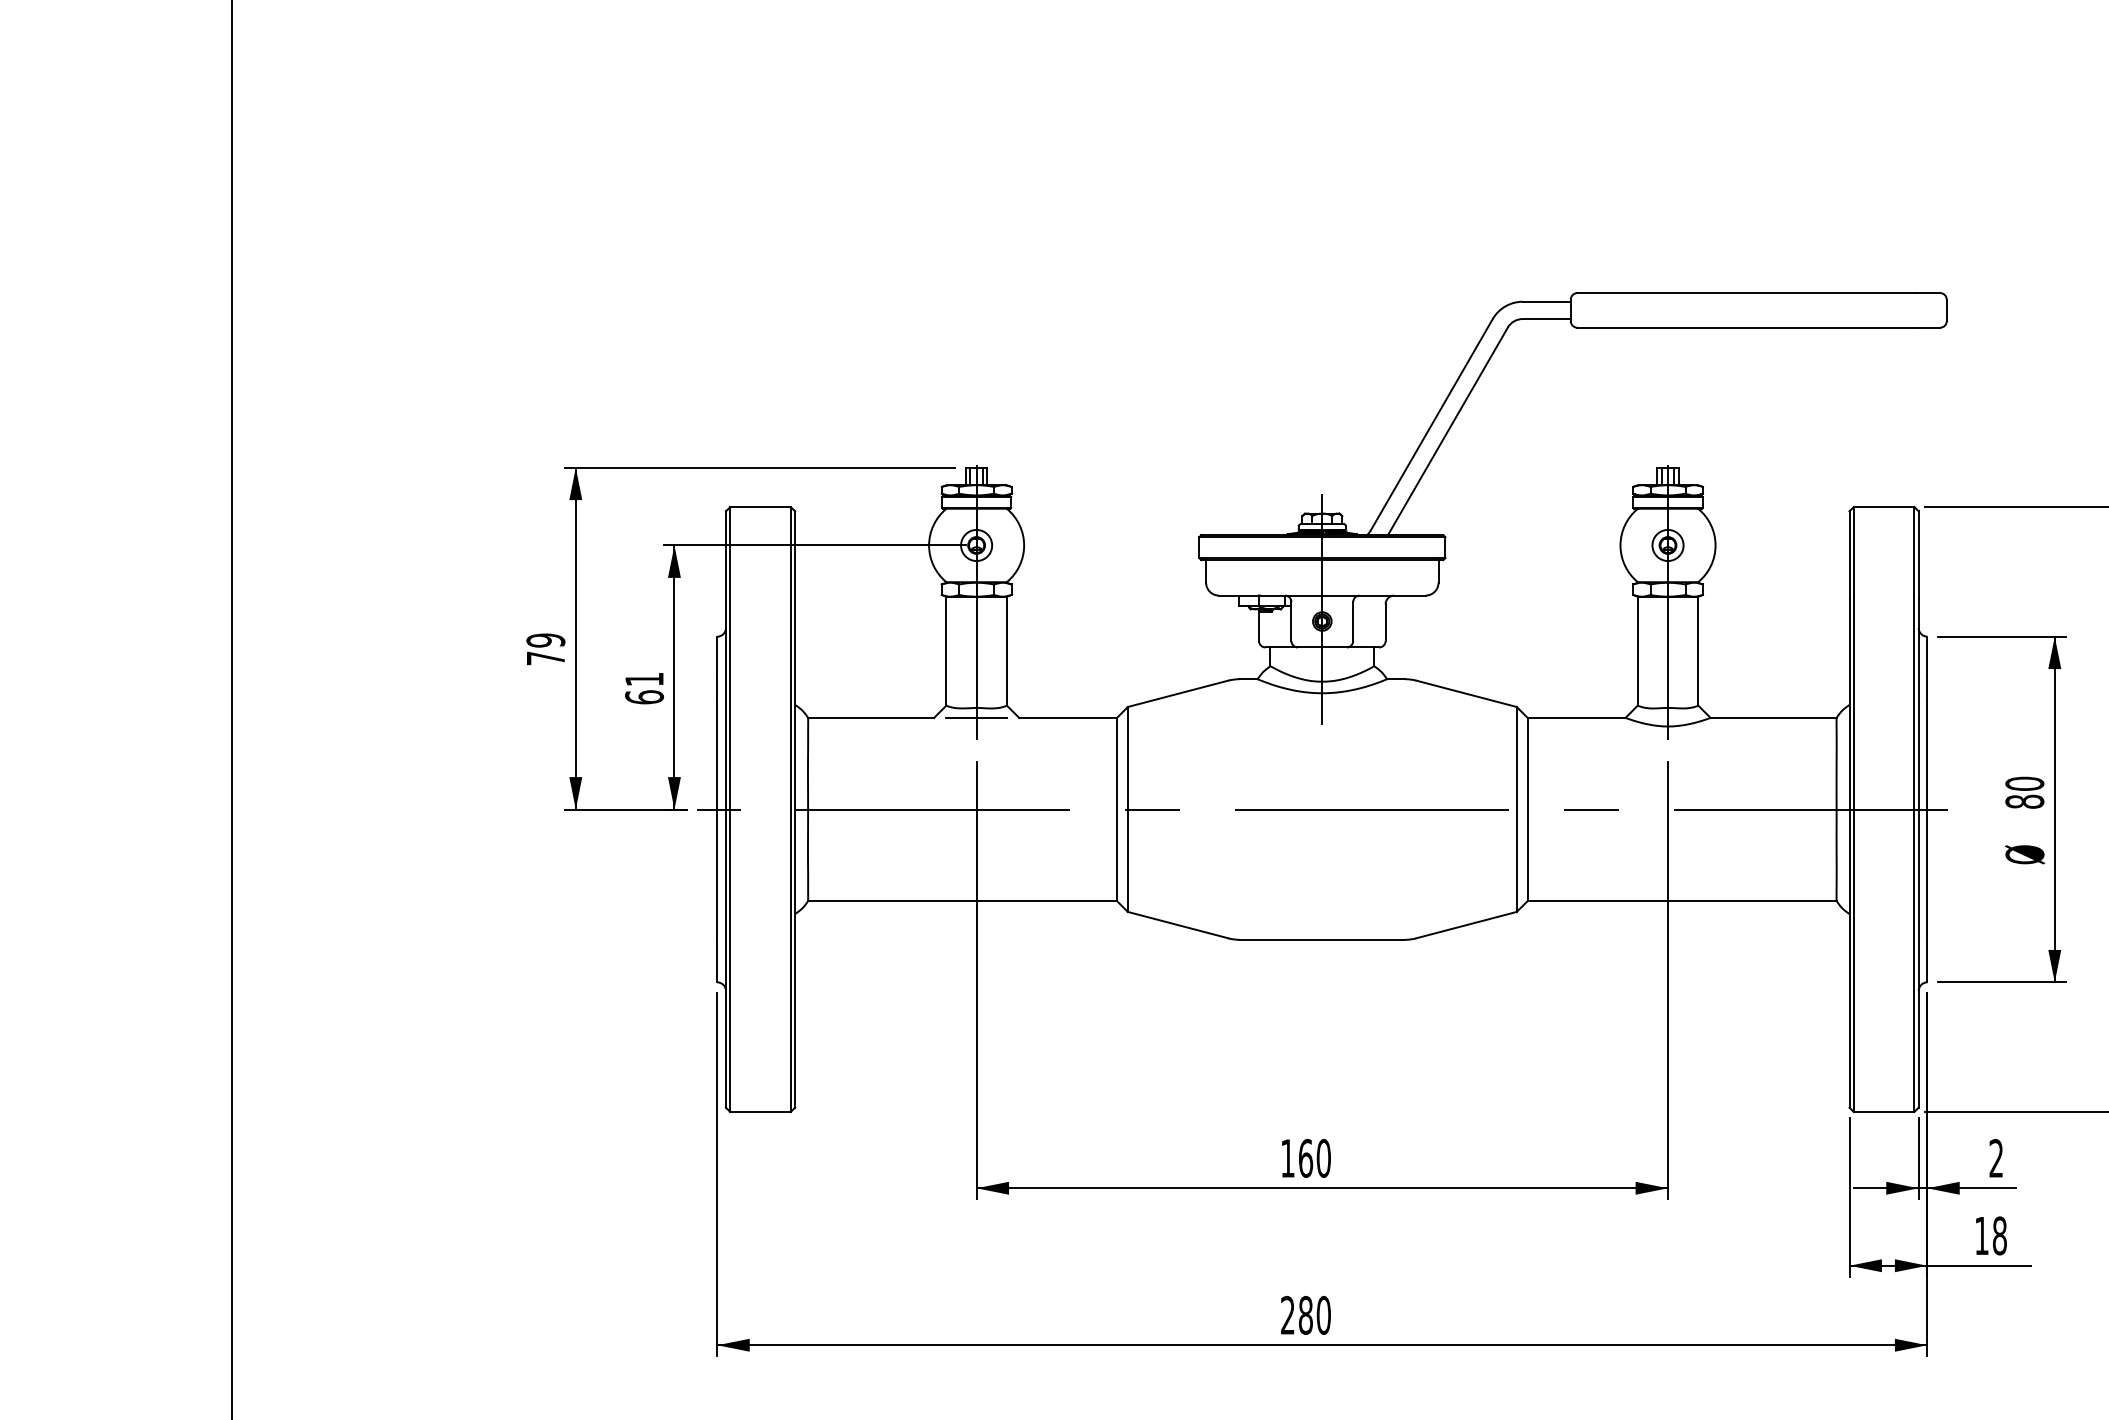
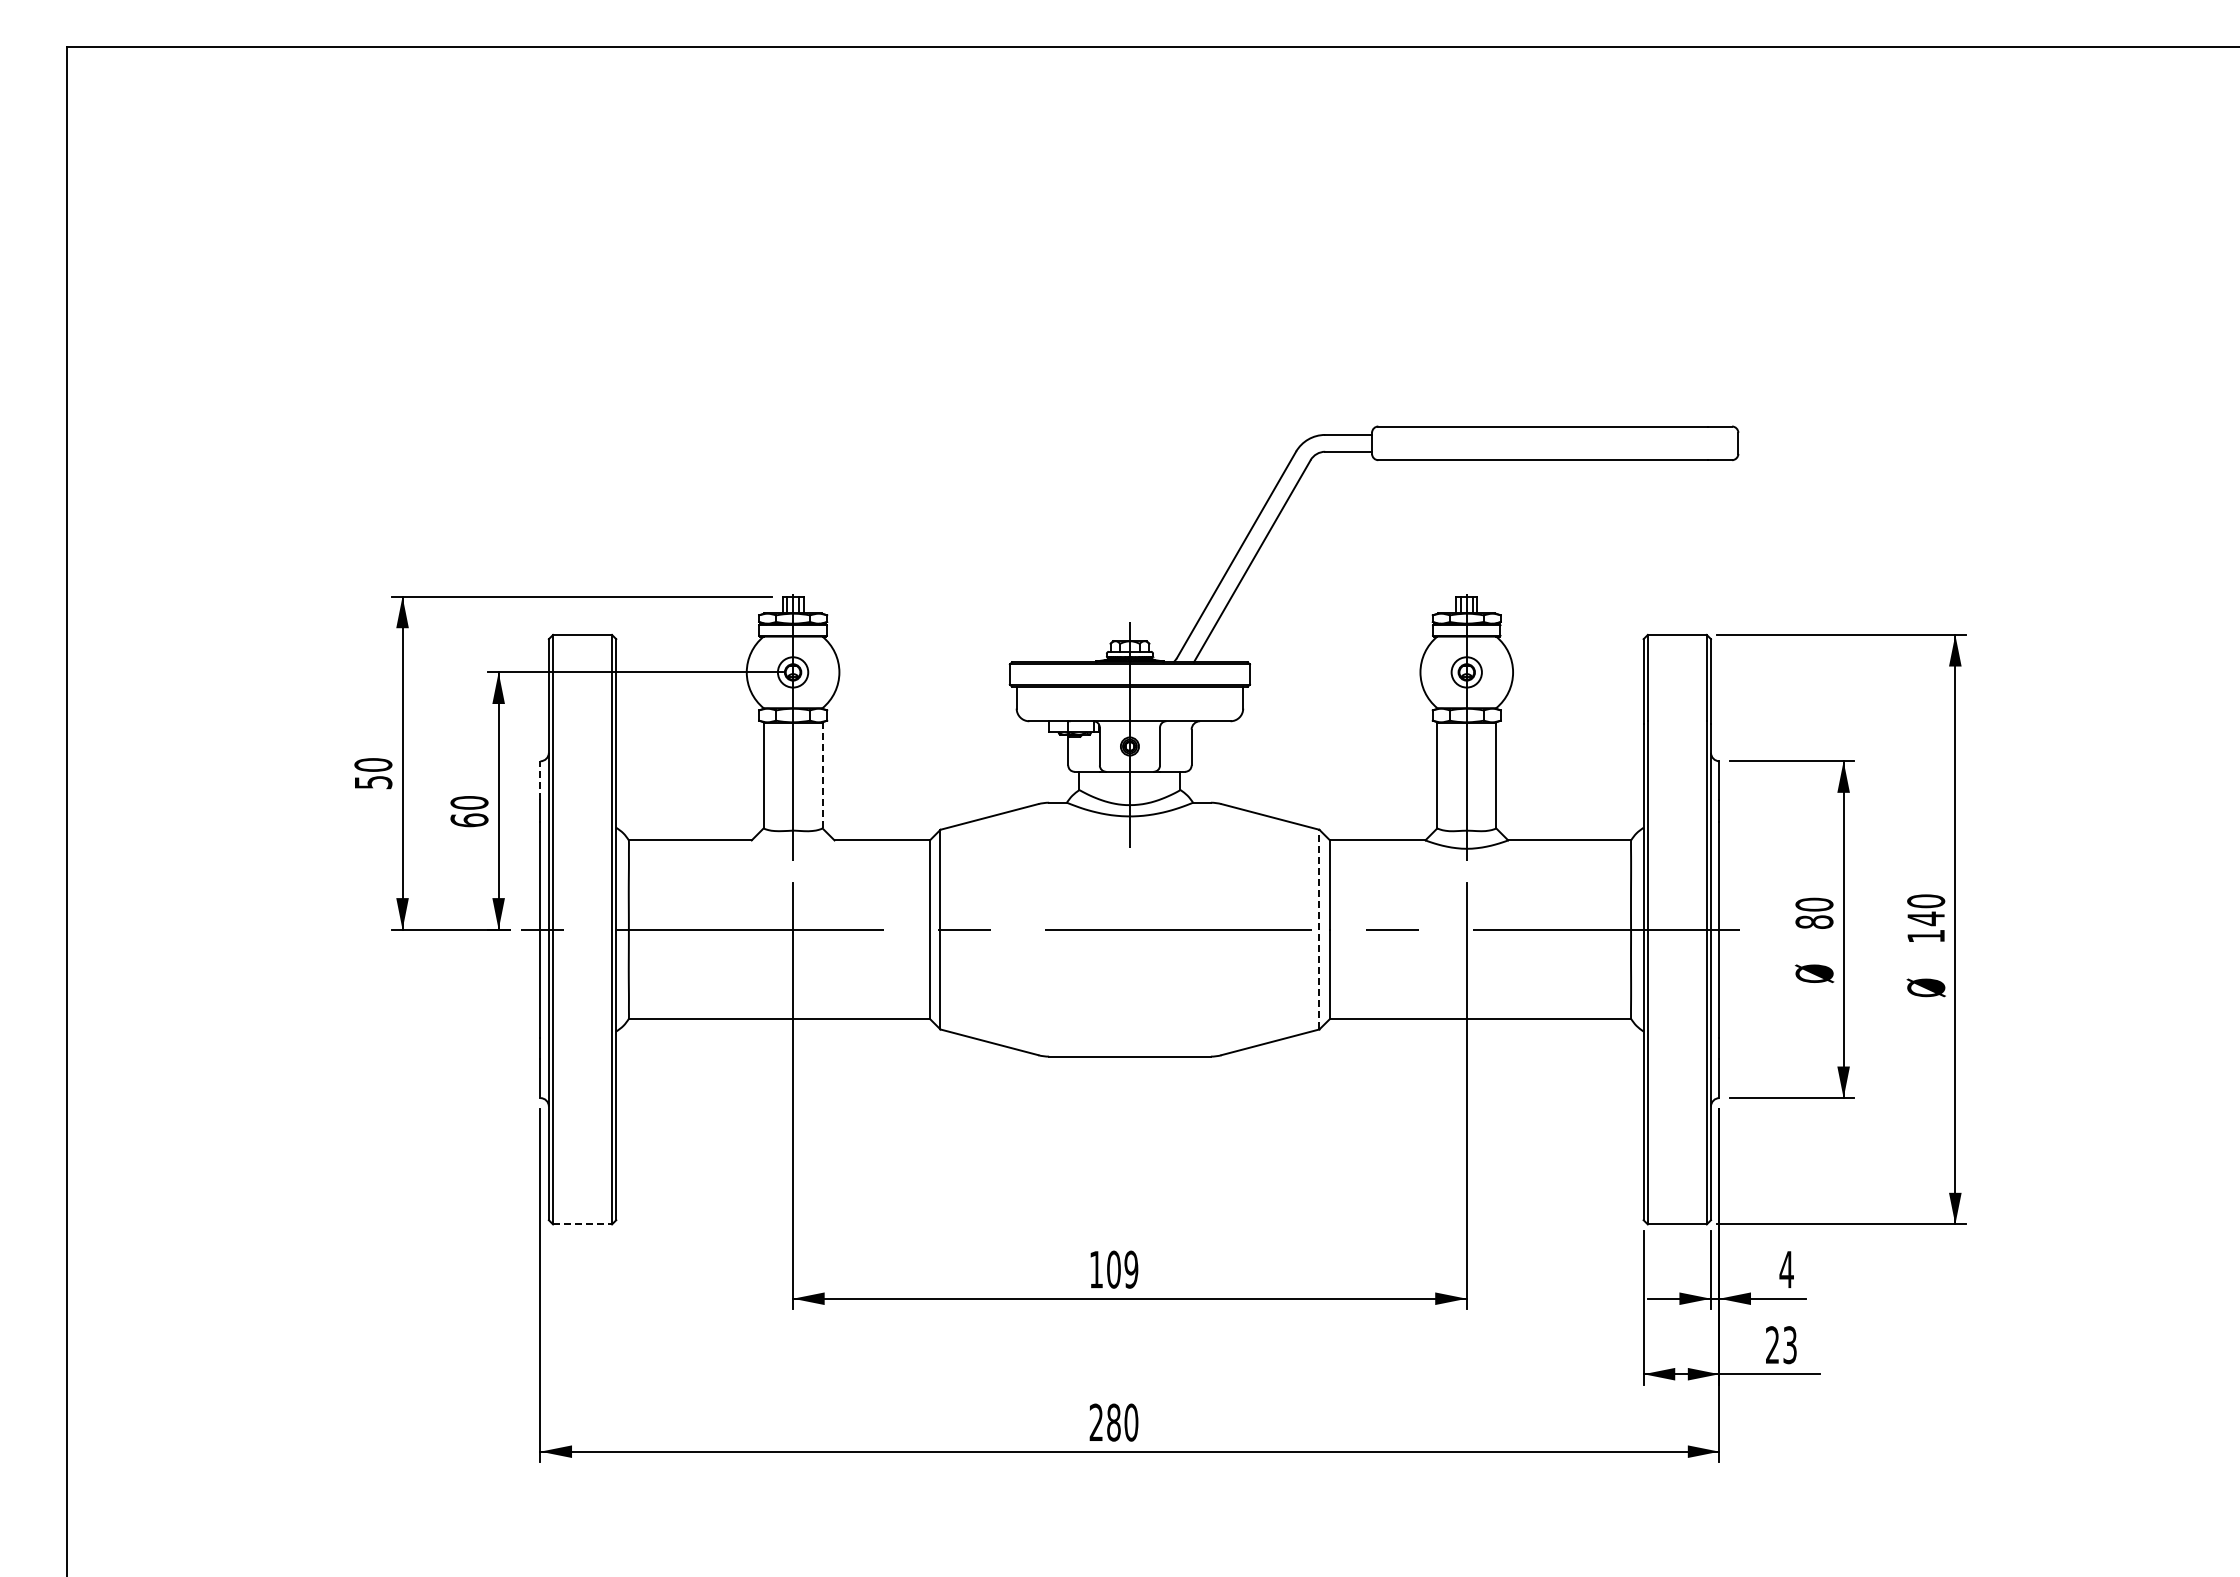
text: (545, 649) -> (373, 773), 79 -> 50
line: (1006, 651) -> (822, 775), solid -> dashed
line: (717, 656) -> (540, 780), solid -> dashed
text: (644, 678) -> (469, 802), 61 -> 60
line: (976, 717) -> (792, 840), removed
line: (1516, 809) -> (1319, 929), solid -> dashed
line: (761, 1112) -> (583, 1224), solid -> dashed
text: (1314, 1158) -> (1122, 1269), 160 -> 109
text: (1996, 1158) -> (1786, 1269), 2 -> 4
text: (1991, 1236) -> (1781, 1345), 18 -> 23

